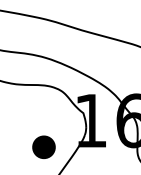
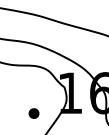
part: (43, 147) -> (33, 113), size x0.6

